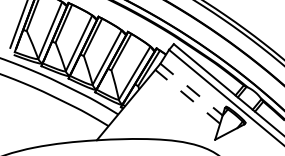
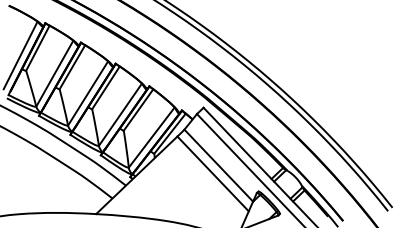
line: (191, 89) -> (218, 165), dashed -> solid
line: (188, 96) -> (213, 173), dashed -> solid

